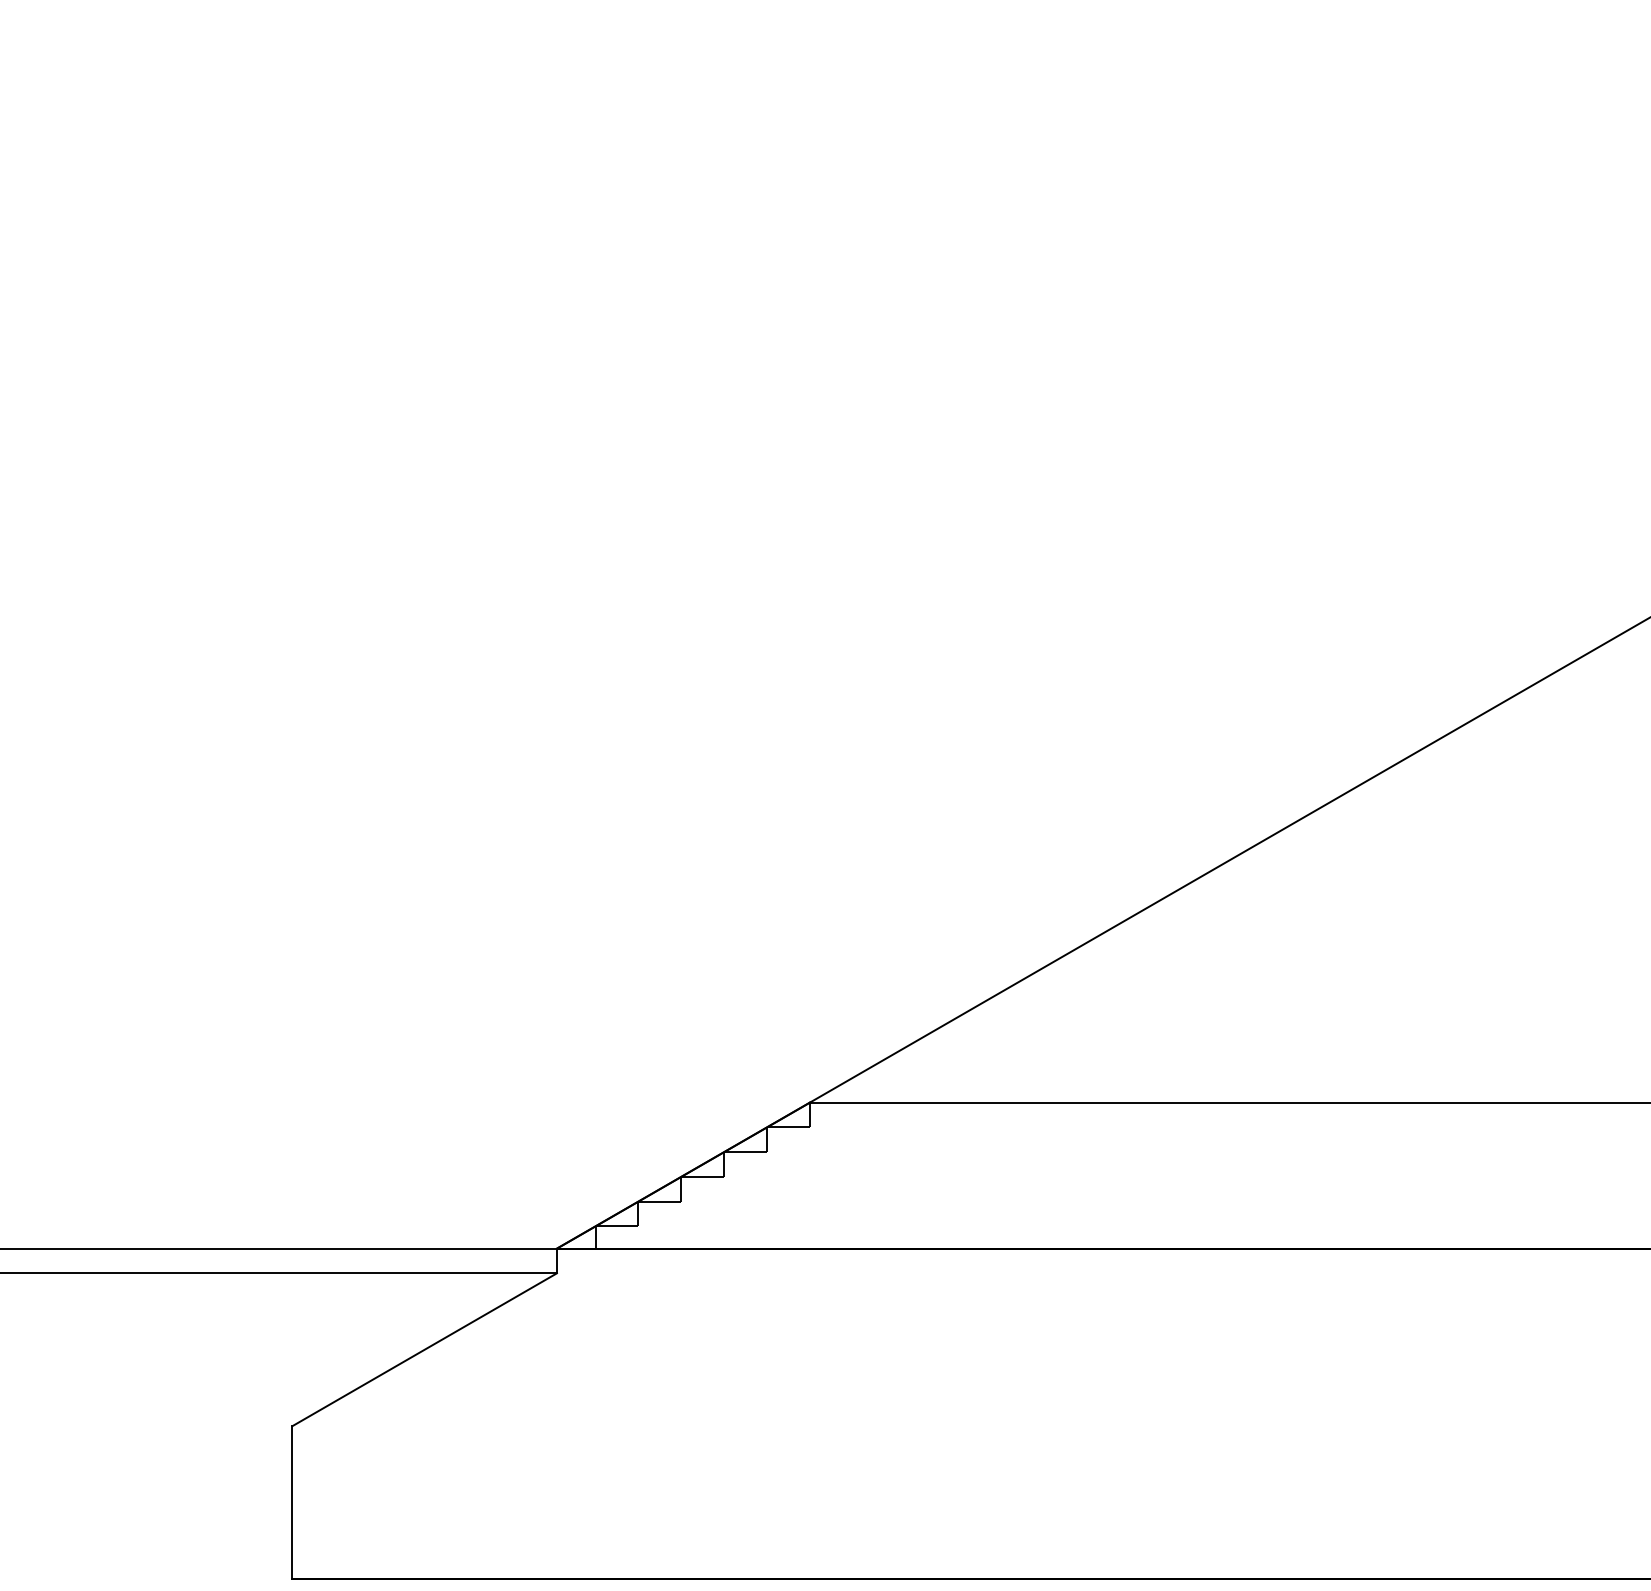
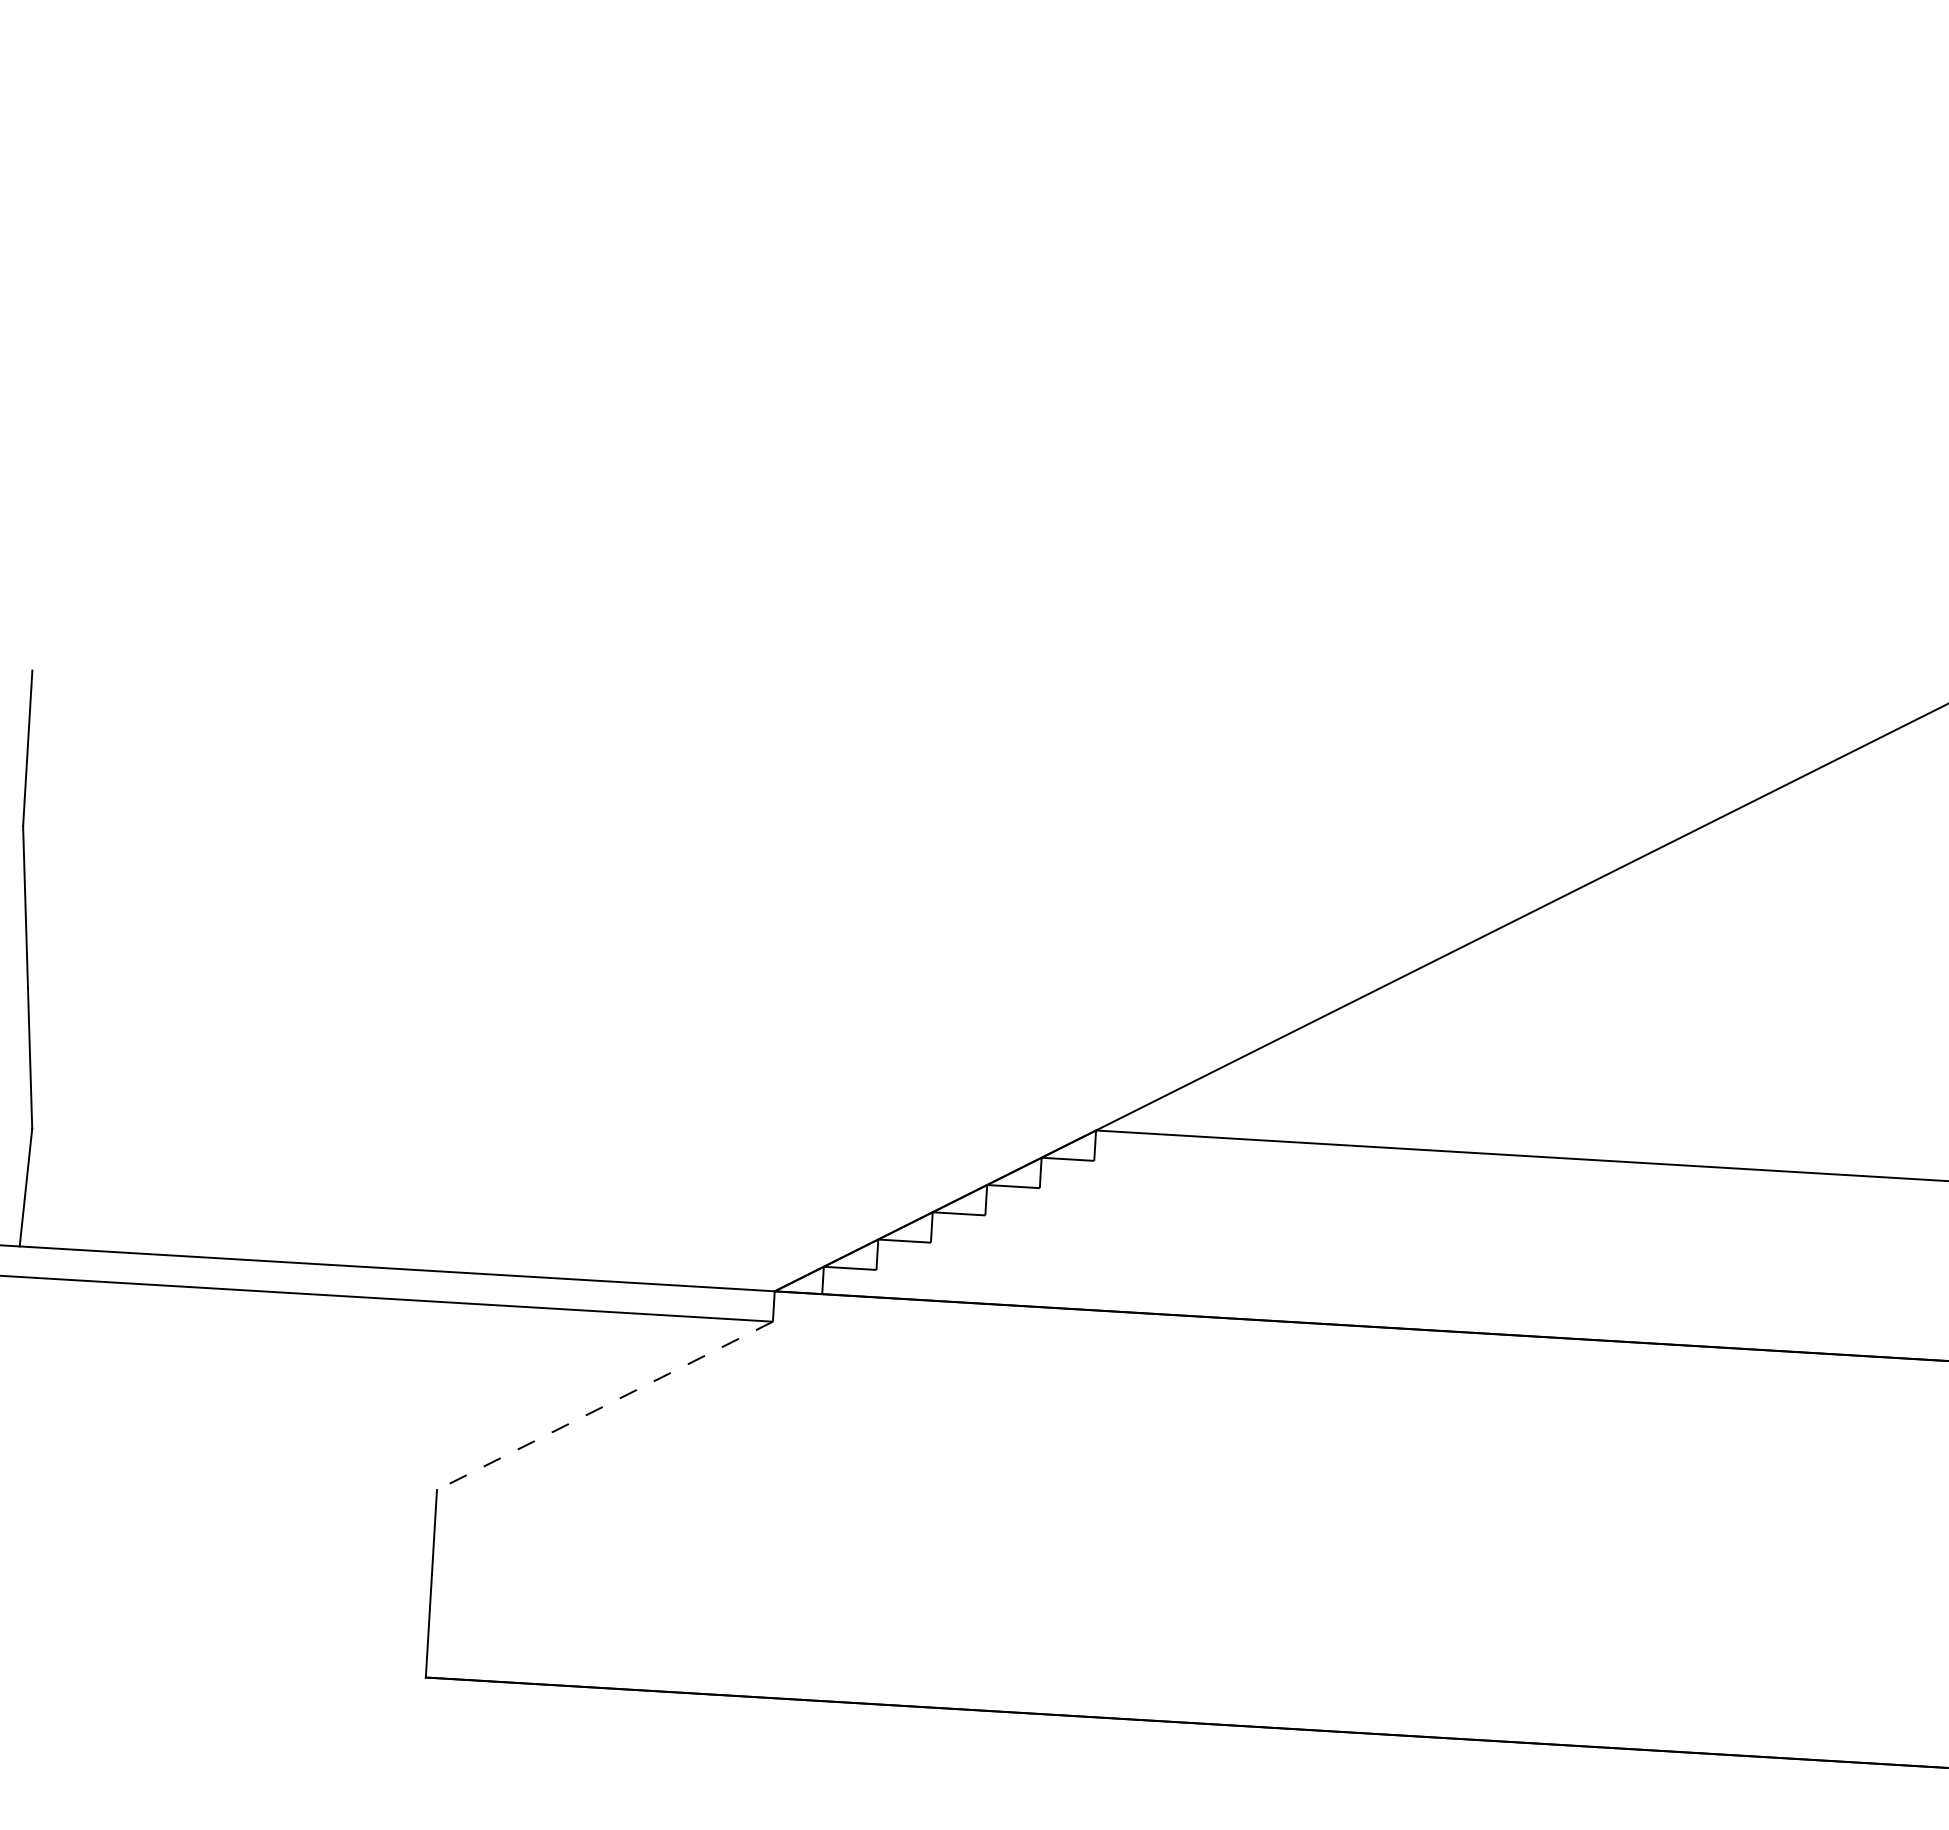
line: (424, 1349) -> (604, 1405), solid -> dashed

